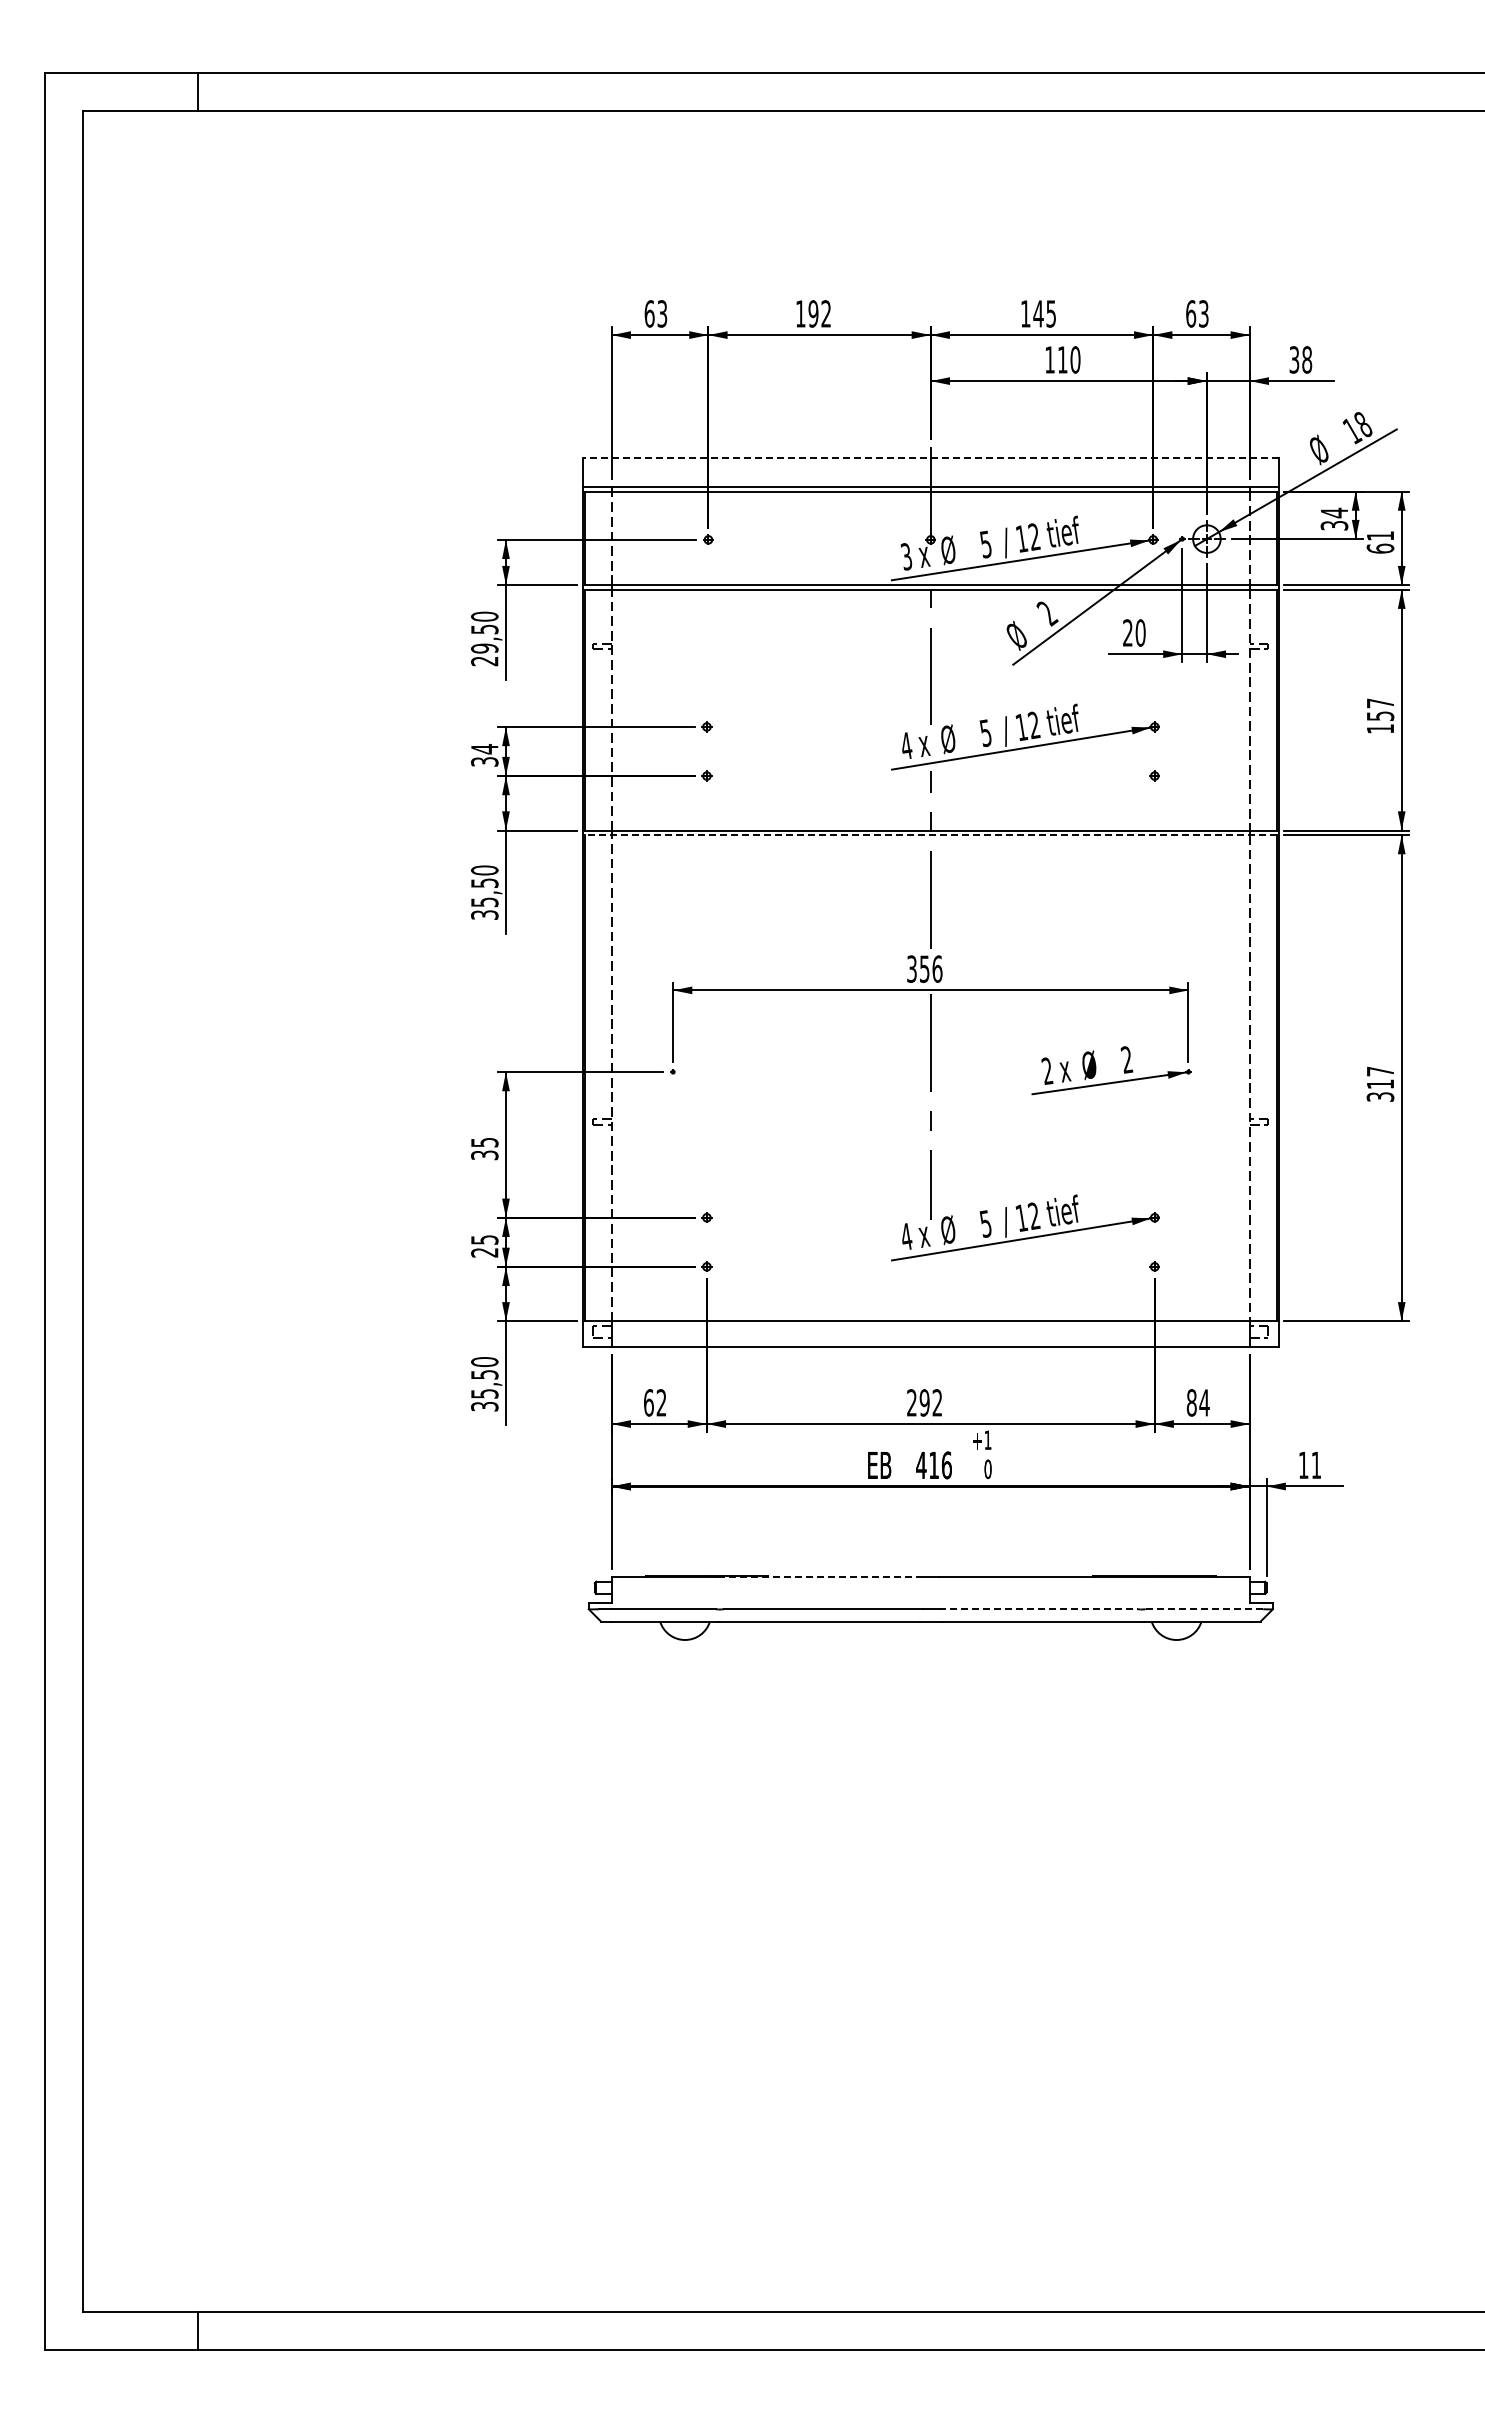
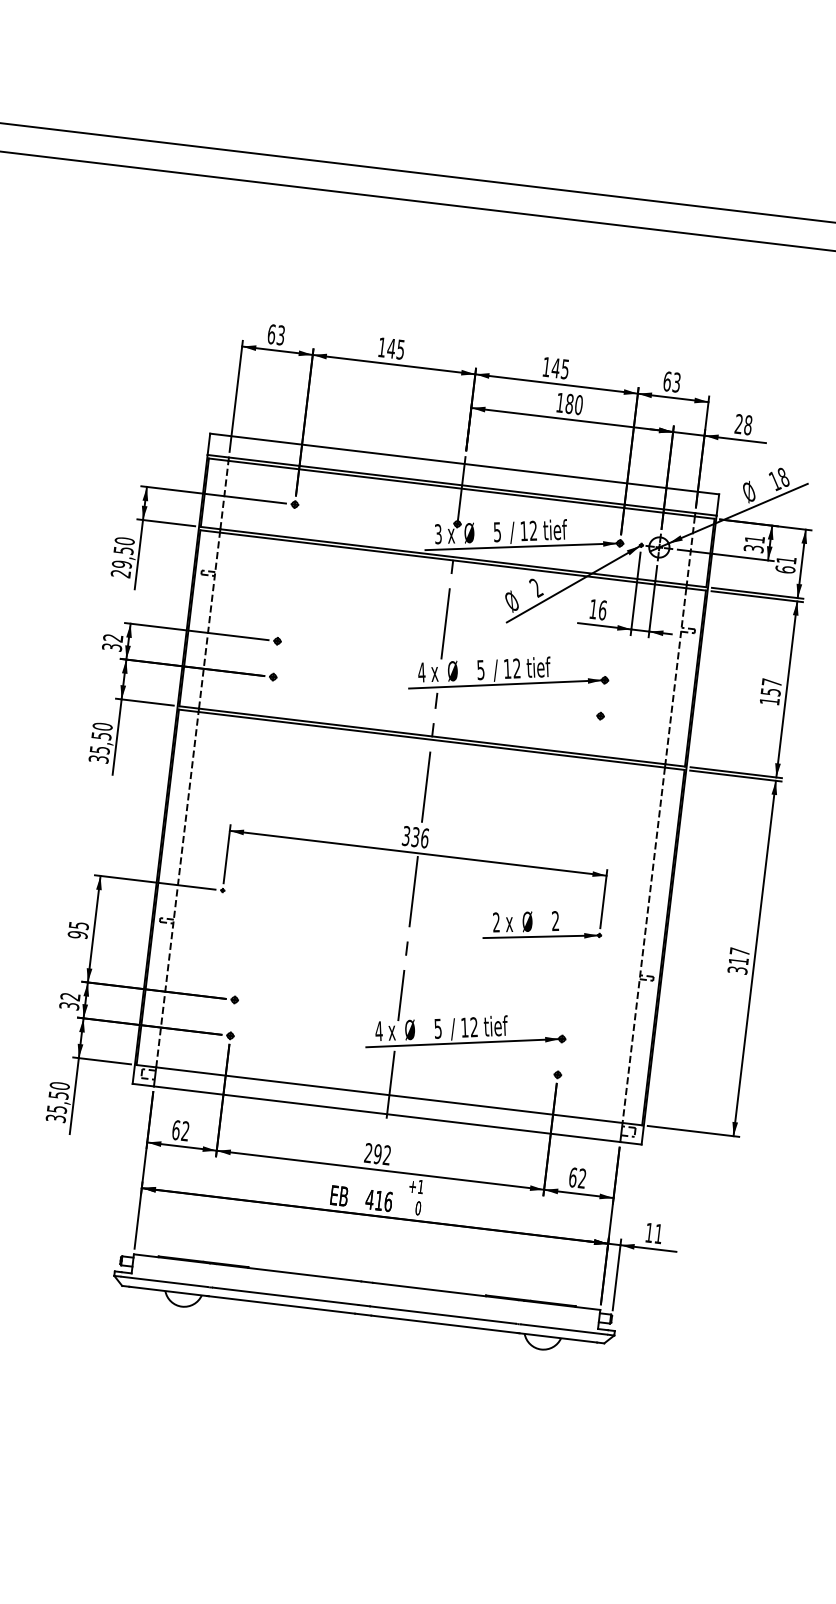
text: (819, 313) -> (395, 348), 192 -> 145
text: (1062, 359) -> (569, 403), 110 -> 180
text: (1294, 359) -> (739, 423), 38 -> 28
line: (930, 457) -> (464, 463), dashed -> solid
text: (1334, 512) -> (754, 539), 34 -> 31
text: (1134, 632) -> (598, 609), 20 -> 16
text: (484, 749) -> (113, 638), 34 -> 32
line: (930, 835) -> (431, 740), dashed -> solid
text: (924, 968) -> (415, 836), 356 -> 336
text: (484, 1155) -> (77, 935), 35 -> 95
text: (484, 1246) -> (69, 1001), 25 -> 32
line: (930, 1306) -> (390, 1084), added
text: (1197, 1402) -> (577, 1177), 84 -> 62
line: (823, 1577) -> (288, 1273), dashed -> solid
line: (1038, 1609) -> (442, 1315), dashed -> solid
line: (1204, 1609) -> (564, 1329), dashed -> solid

